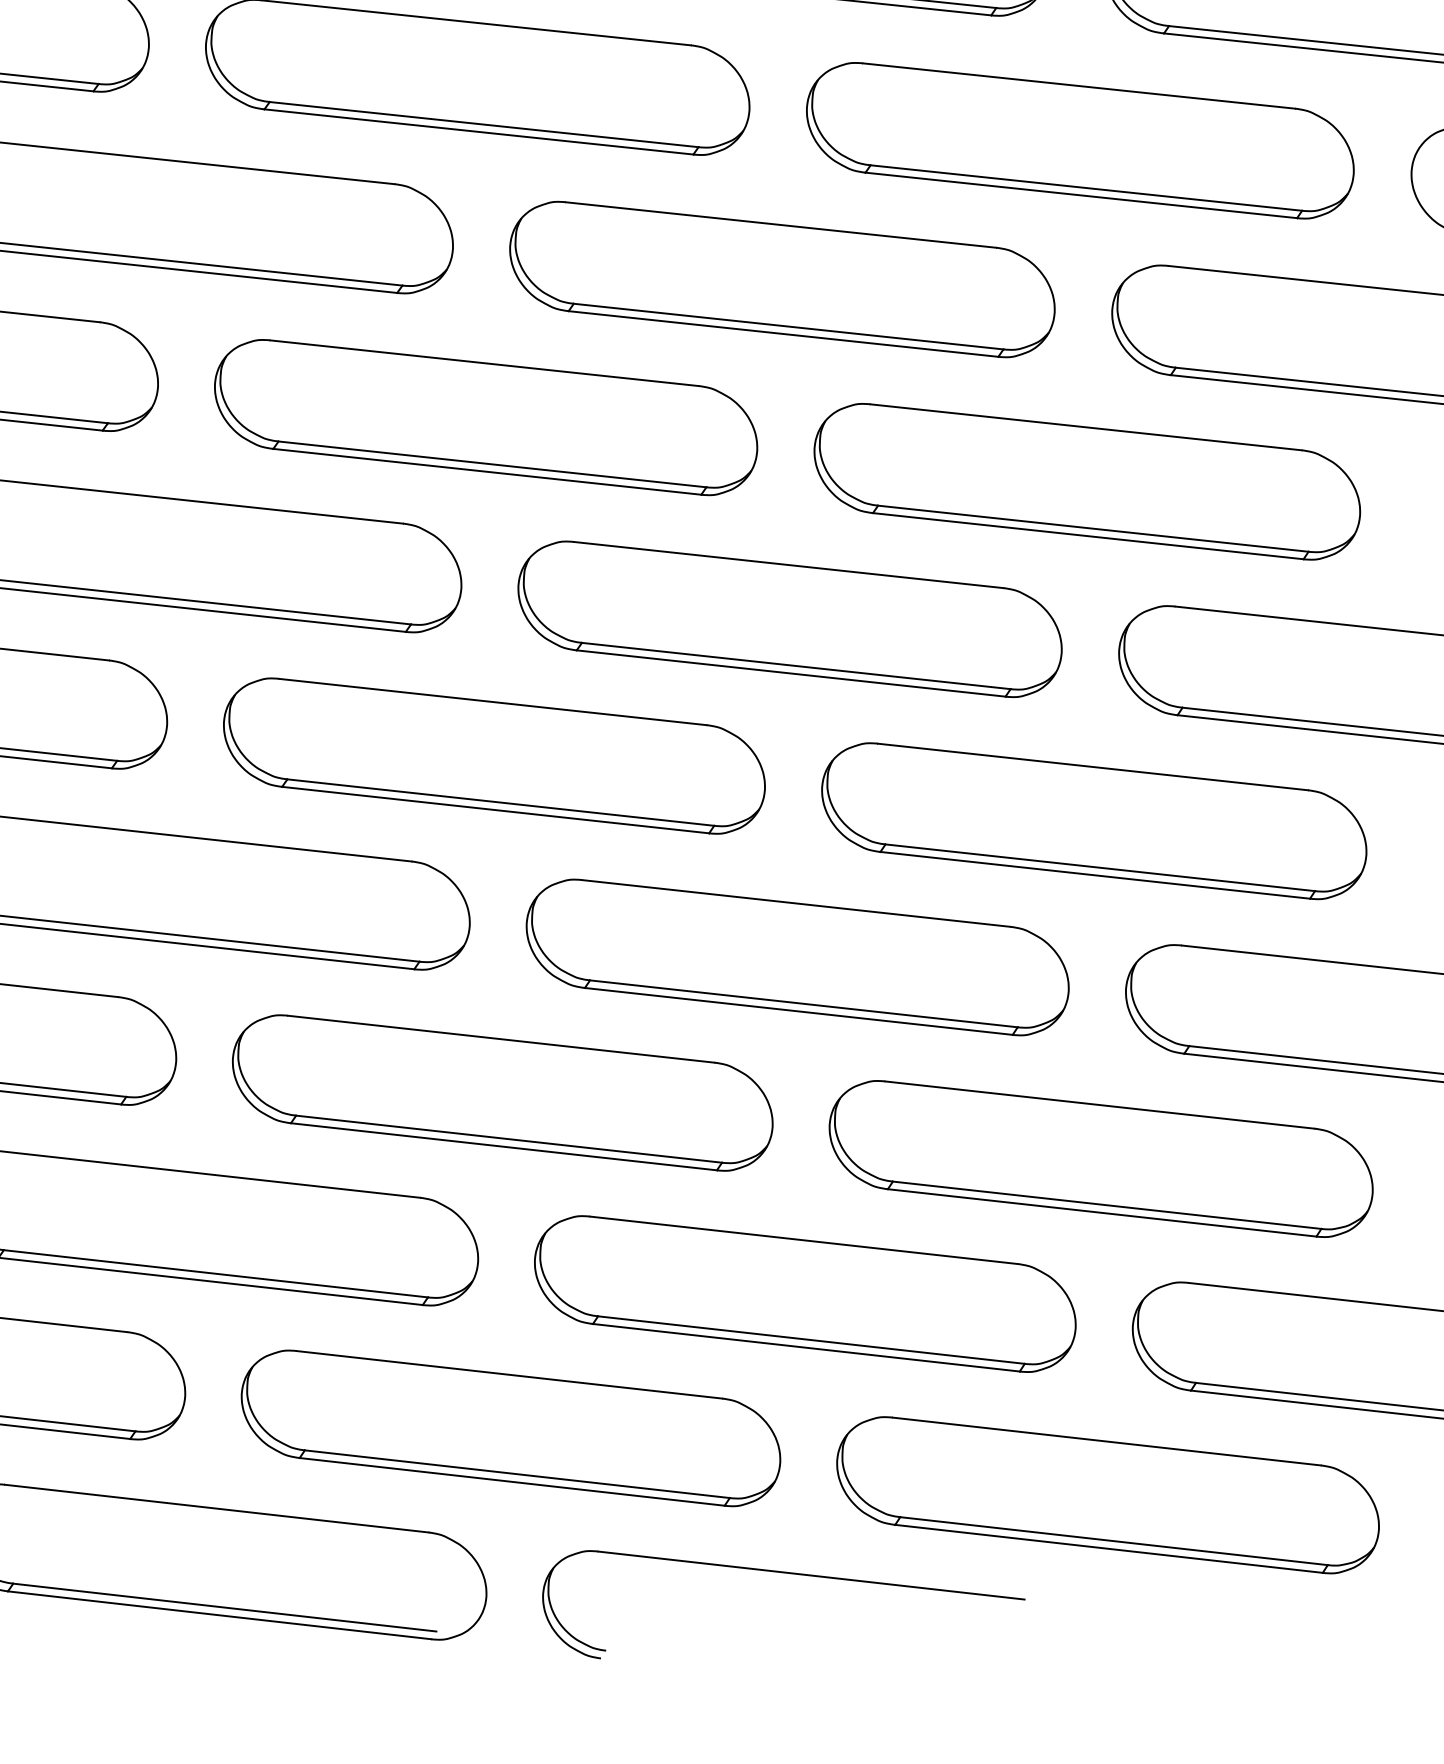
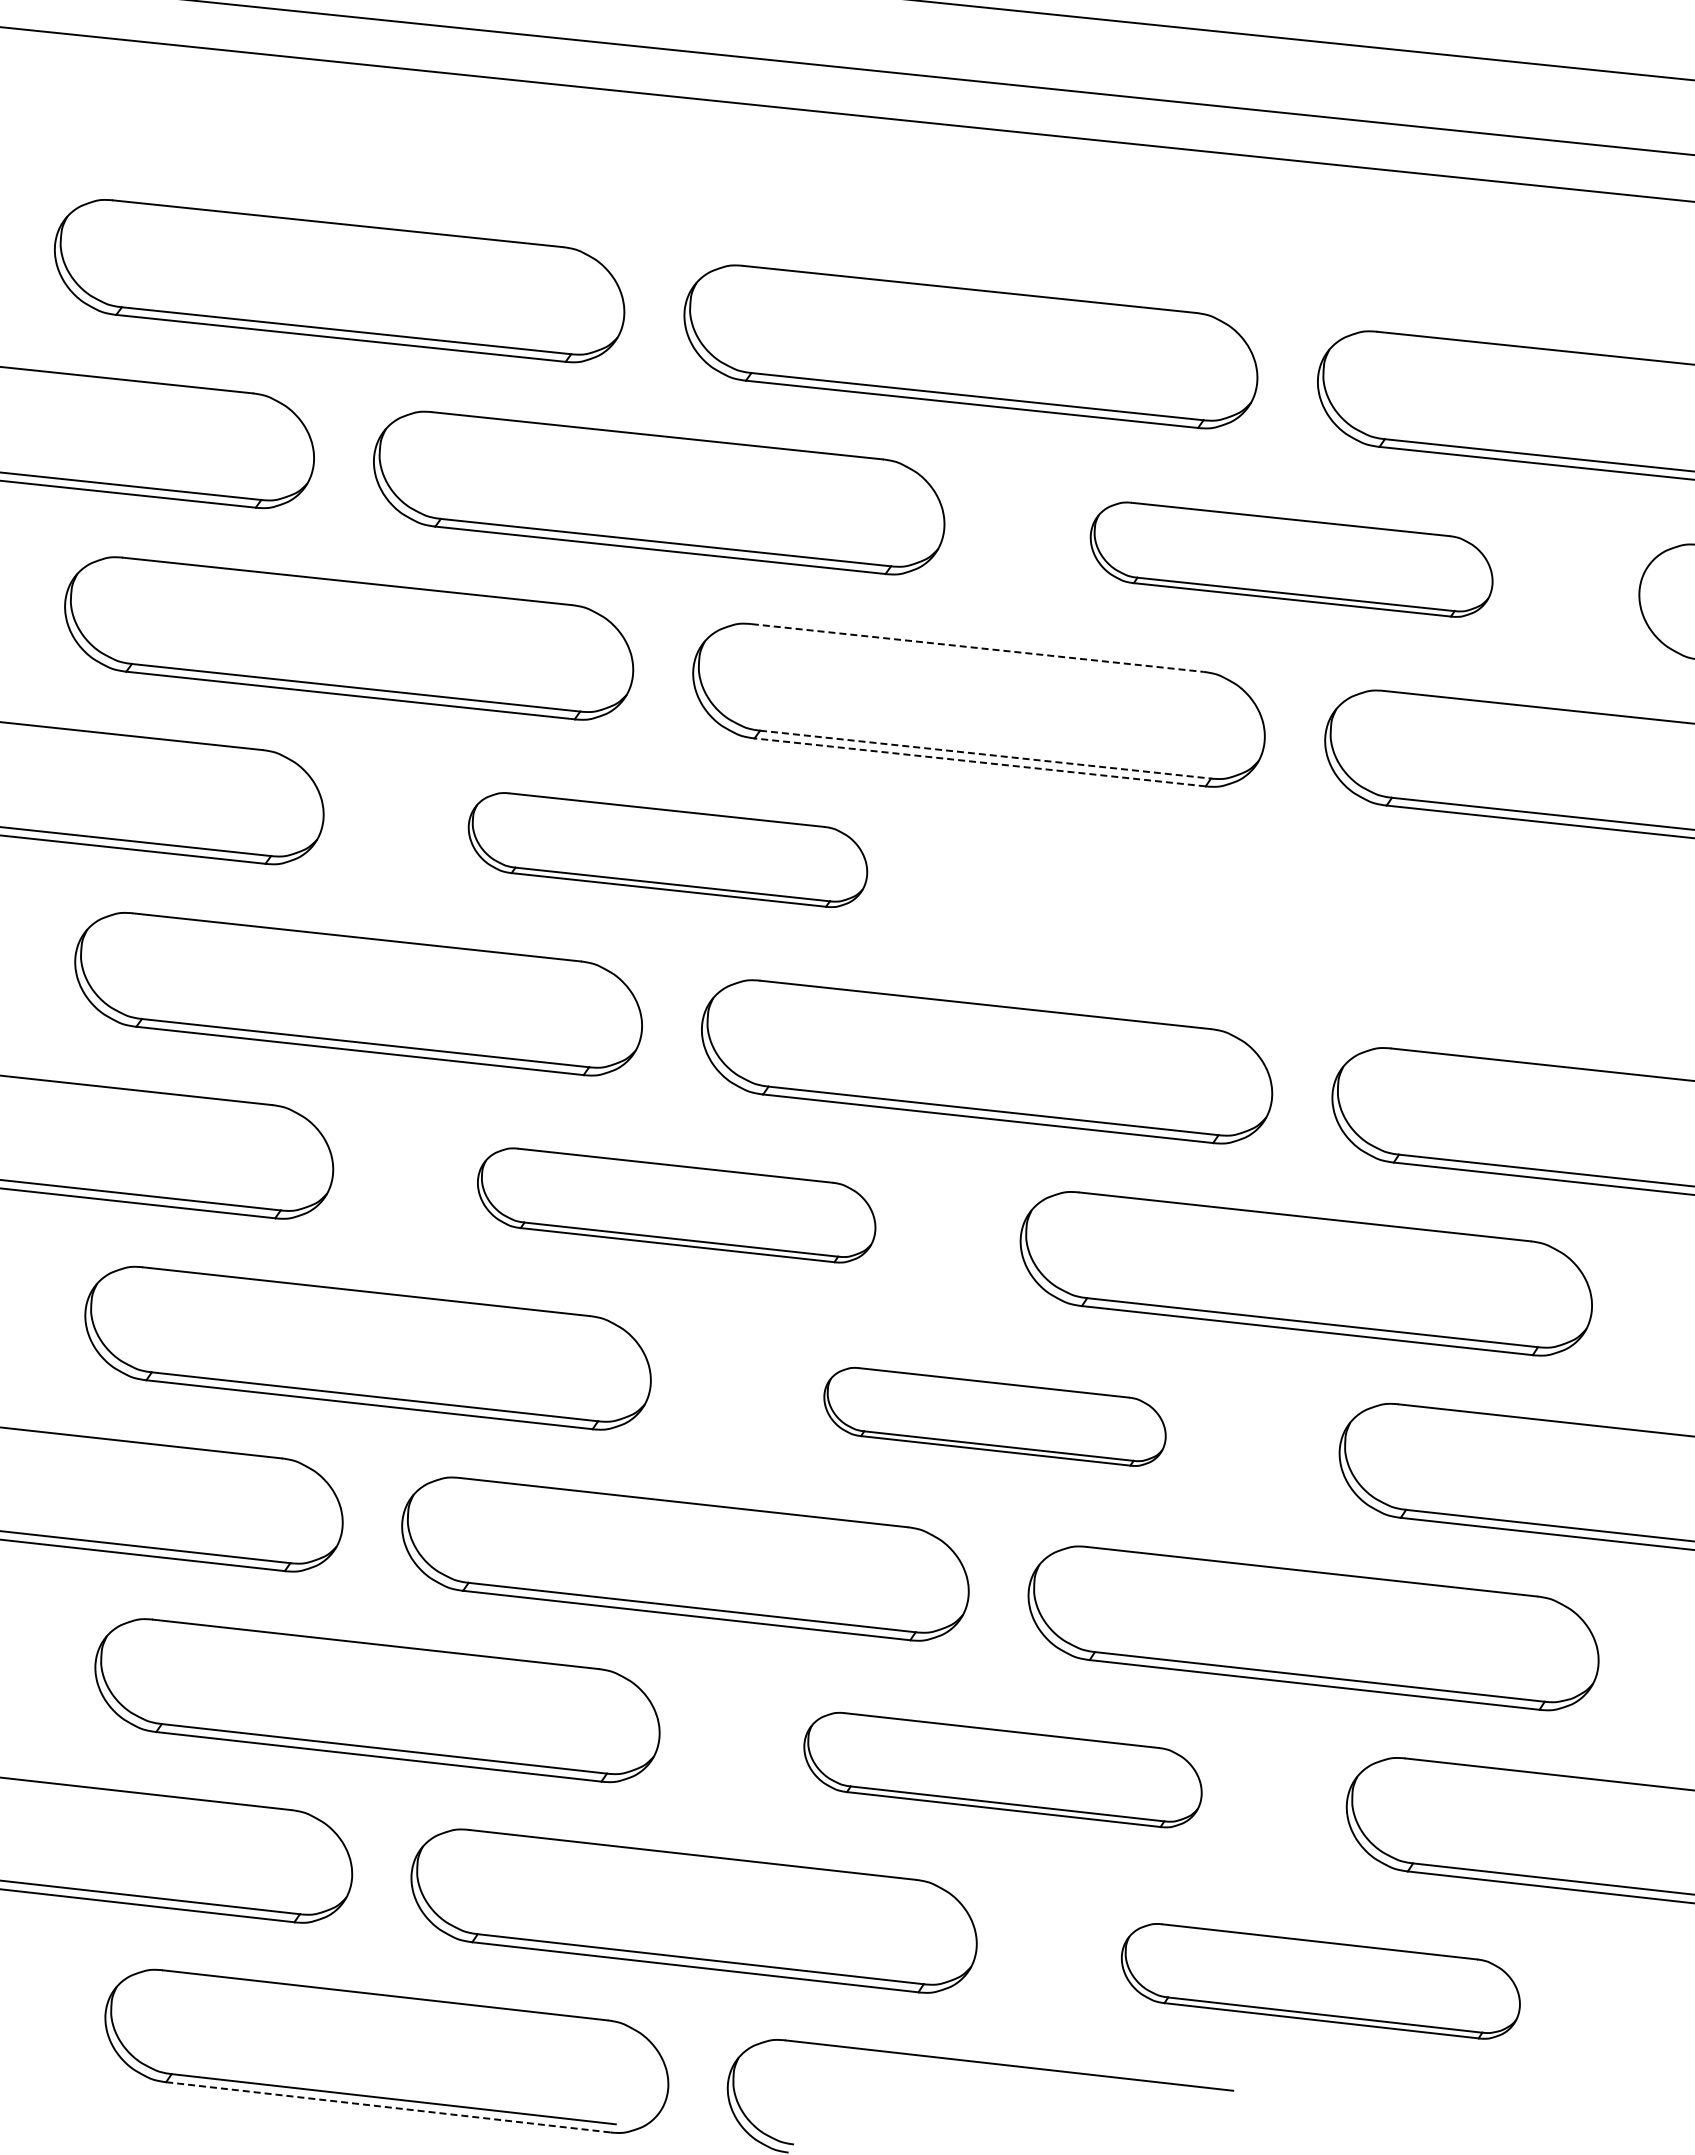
part: (1080, 140) -> (1291, 559), size x0.7
line: (780, 225) -> (977, 648), solid -> dashed
line: (788, 326) -> (985, 754), solid -> dashed
line: (783, 334) -> (980, 762), solid -> dashed
part: (485, 416) -> (667, 849), size x0.7
part: (1086, 481) -> (1298, 917), removed
part: (494, 756) -> (676, 1205), size x0.7
part: (797, 957) -> (994, 1416), size x0.6
part: (804, 1293) -> (1002, 1769), size x0.7
part: (1107, 1495) -> (1320, 1981), size x0.7
line: (219, 1615) -> (388, 2107), solid -> dashed

